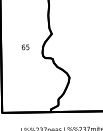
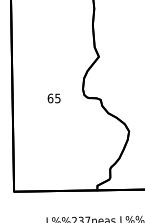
text: (25, 47) -> (53, 98), moved

